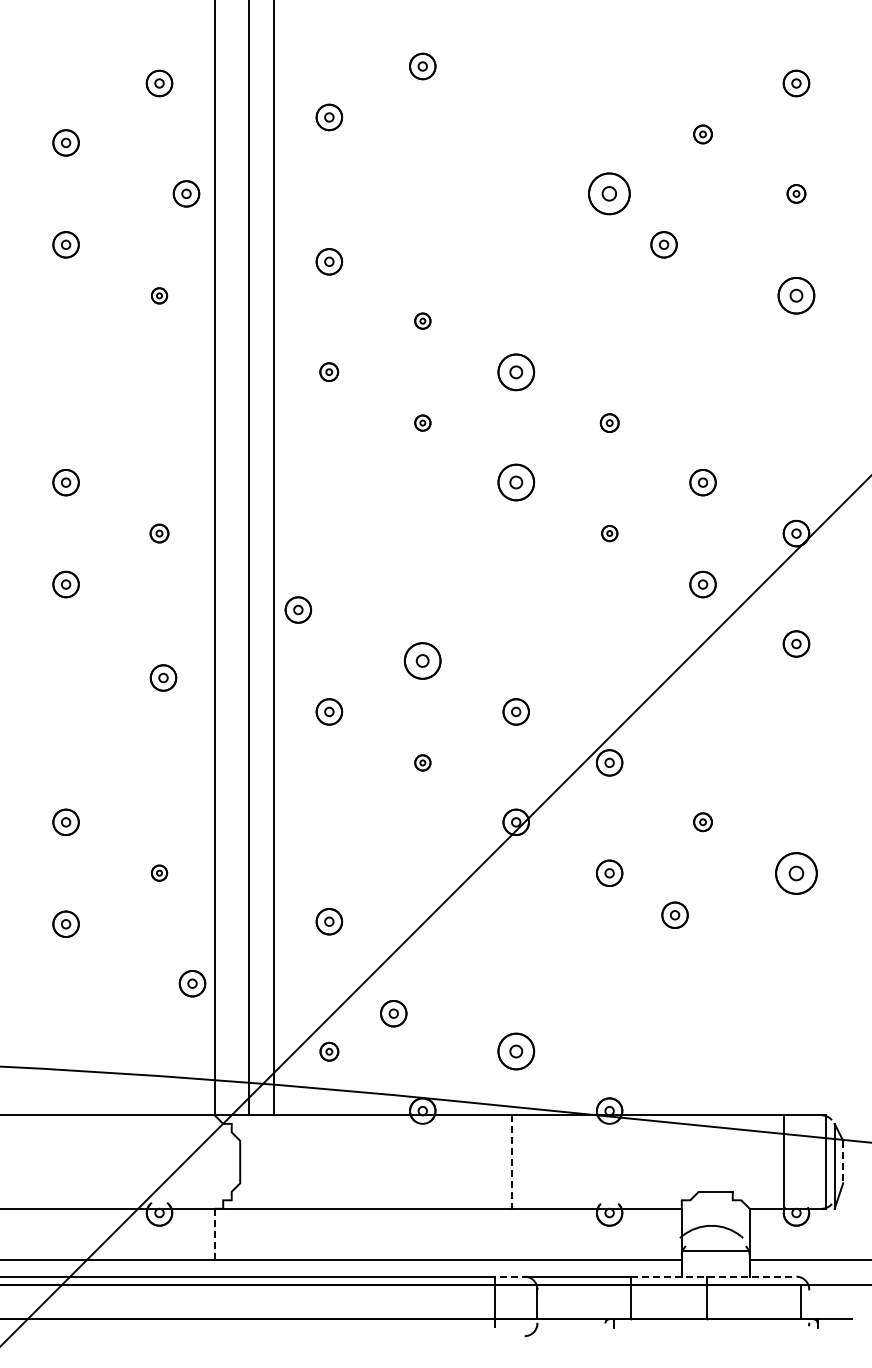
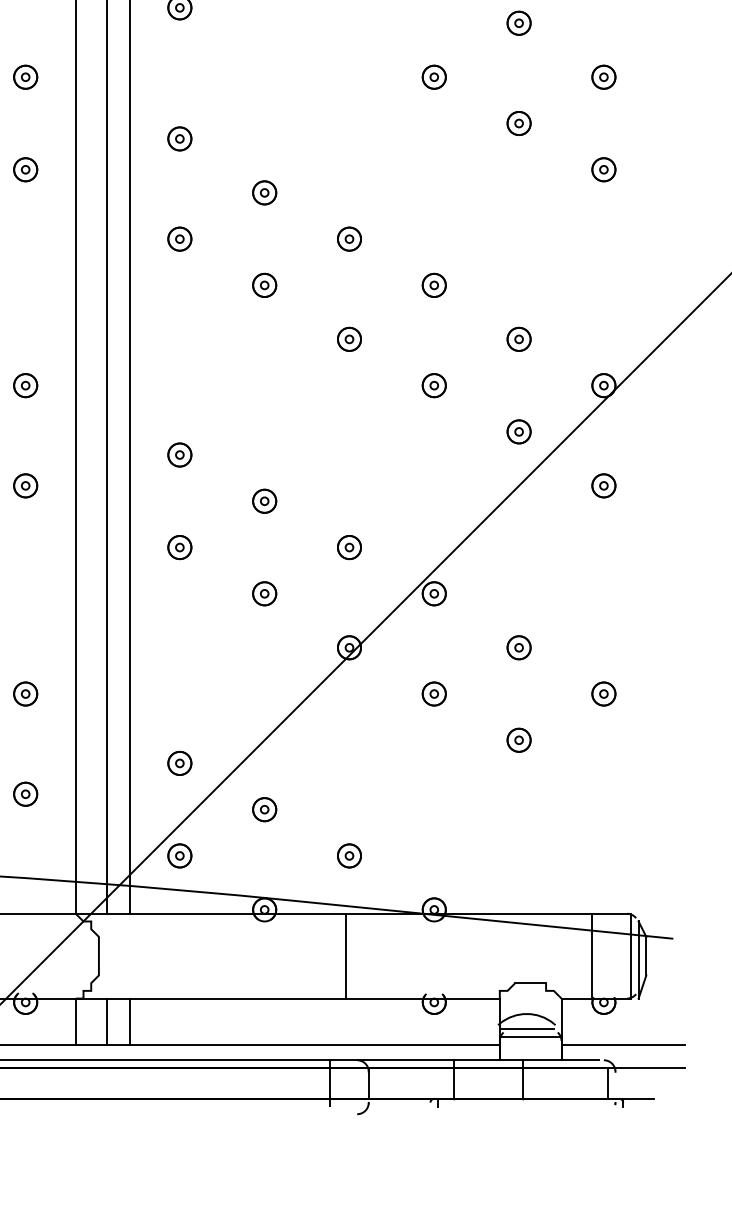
part: (702, 134) -> (518, 23), size x1.43
part: (186, 193) -> (25, 76), moved
part: (609, 193) -> (434, 76), size x0.62
part: (796, 193) -> (603, 76), size x1.43
part: (663, 244) -> (518, 123), moved
part: (159, 295) -> (25, 169), size x1.67
part: (796, 295) -> (603, 169), size x0.71
part: (422, 320) -> (264, 192), size x1.67
part: (328, 371) -> (179, 238), size x1.43
part: (515, 371) -> (348, 238), size x0.71
part: (422, 422) -> (264, 284), size x1.67
part: (609, 422) -> (434, 284), size x1.43
part: (515, 482) -> (348, 339), size x0.71
part: (159, 533) -> (25, 385), size x1.43
part: (609, 533) -> (434, 385), size x1.67
part: (297, 609) -> (179, 454), moved
part: (422, 660) -> (264, 500), size x0.71
part: (163, 677) -> (25, 485), moved
part: (422, 762) -> (264, 593), size x1.67
part: (702, 821) -> (518, 647), size x1.43
part: (159, 872) -> (25, 693), size x1.67
part: (796, 872) -> (603, 693), size x0.62
part: (674, 914) -> (518, 739), moved
part: (329, 921) -> (180, 763), moved
part: (192, 983) -> (25, 794), moved
part: (393, 1013) -> (264, 809), moved
part: (329, 1051) -> (180, 855), size x1.43
part: (515, 1051) -> (348, 855), size x0.71
line: (511, 1162) -> (345, 956), dashed -> solid
line: (843, 1162) -> (646, 956), dashed -> solid
line: (214, 1233) -> (75, 1021), dashed -> solid
line: (248, 1233) -> (106, 1021), added
line: (274, 1233) -> (130, 1021), added
line: (711, 1242) -> (526, 1029), added
line: (511, 1276) -> (345, 1060), dashed -> solid
line: (710, 1276) -> (525, 1060), dashed -> solid

